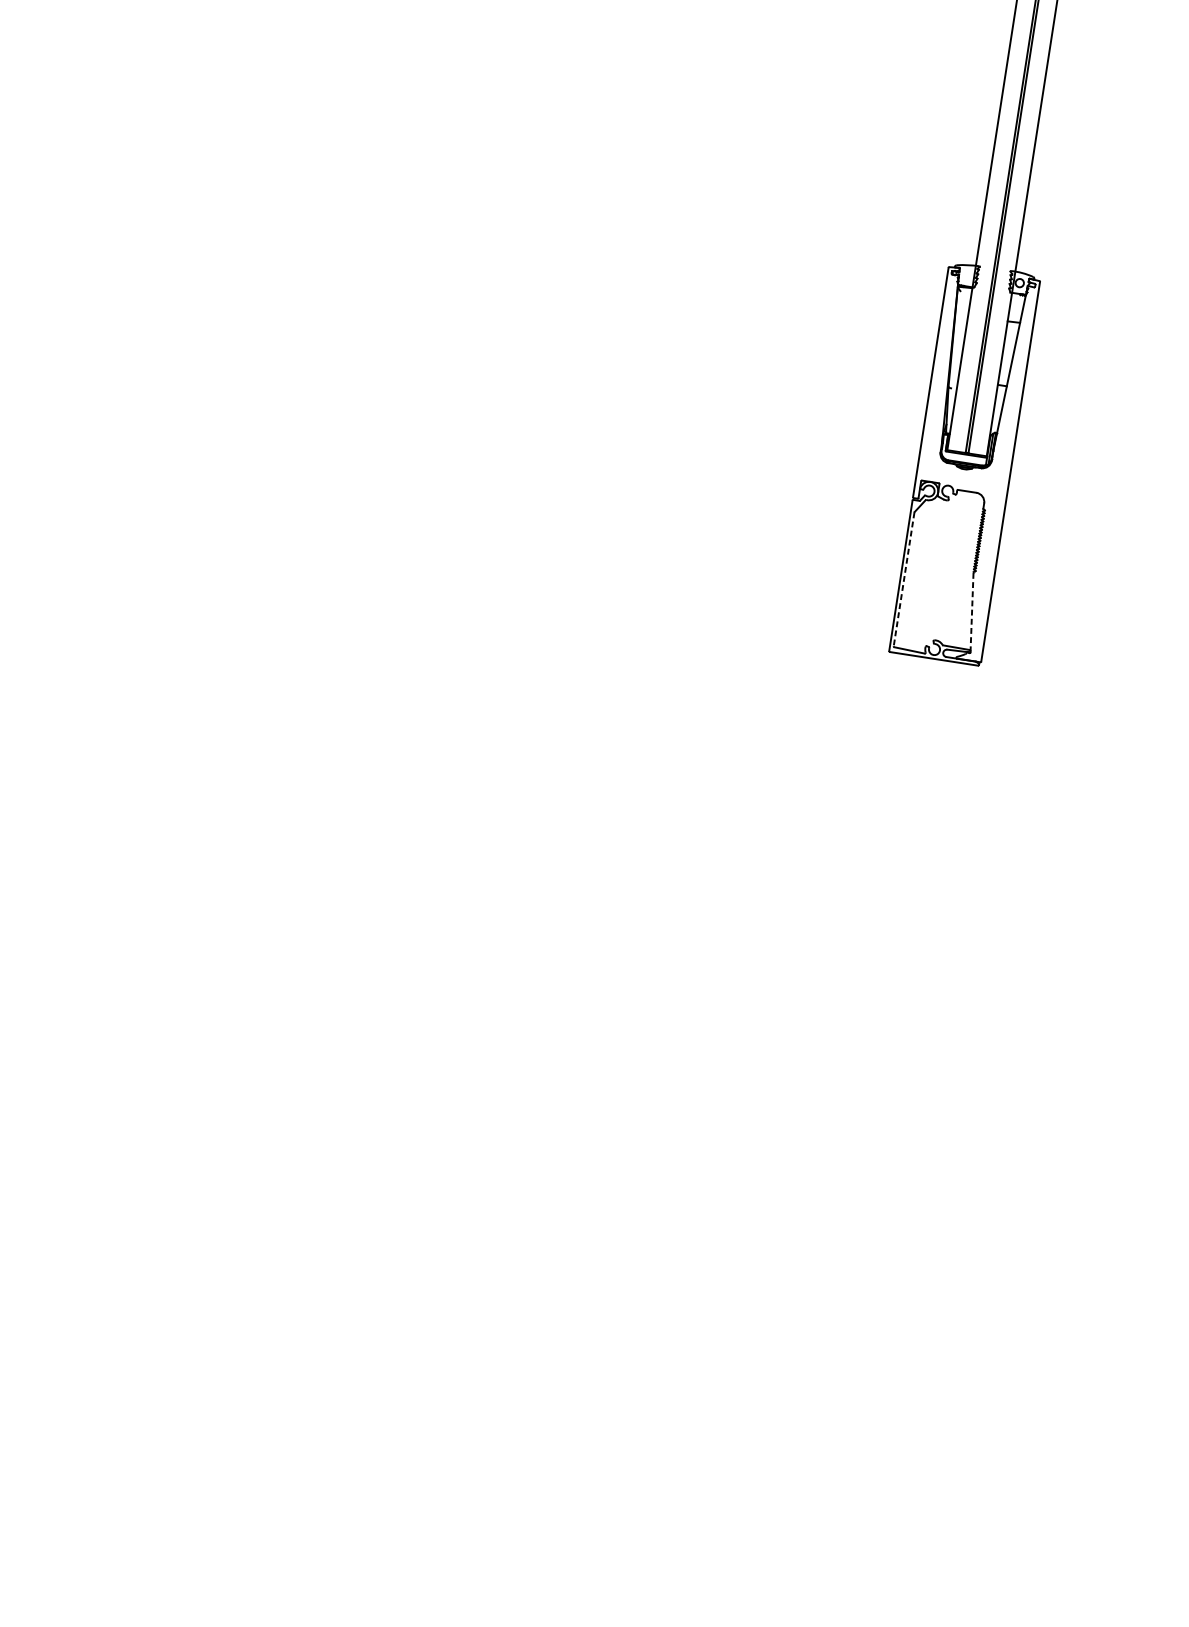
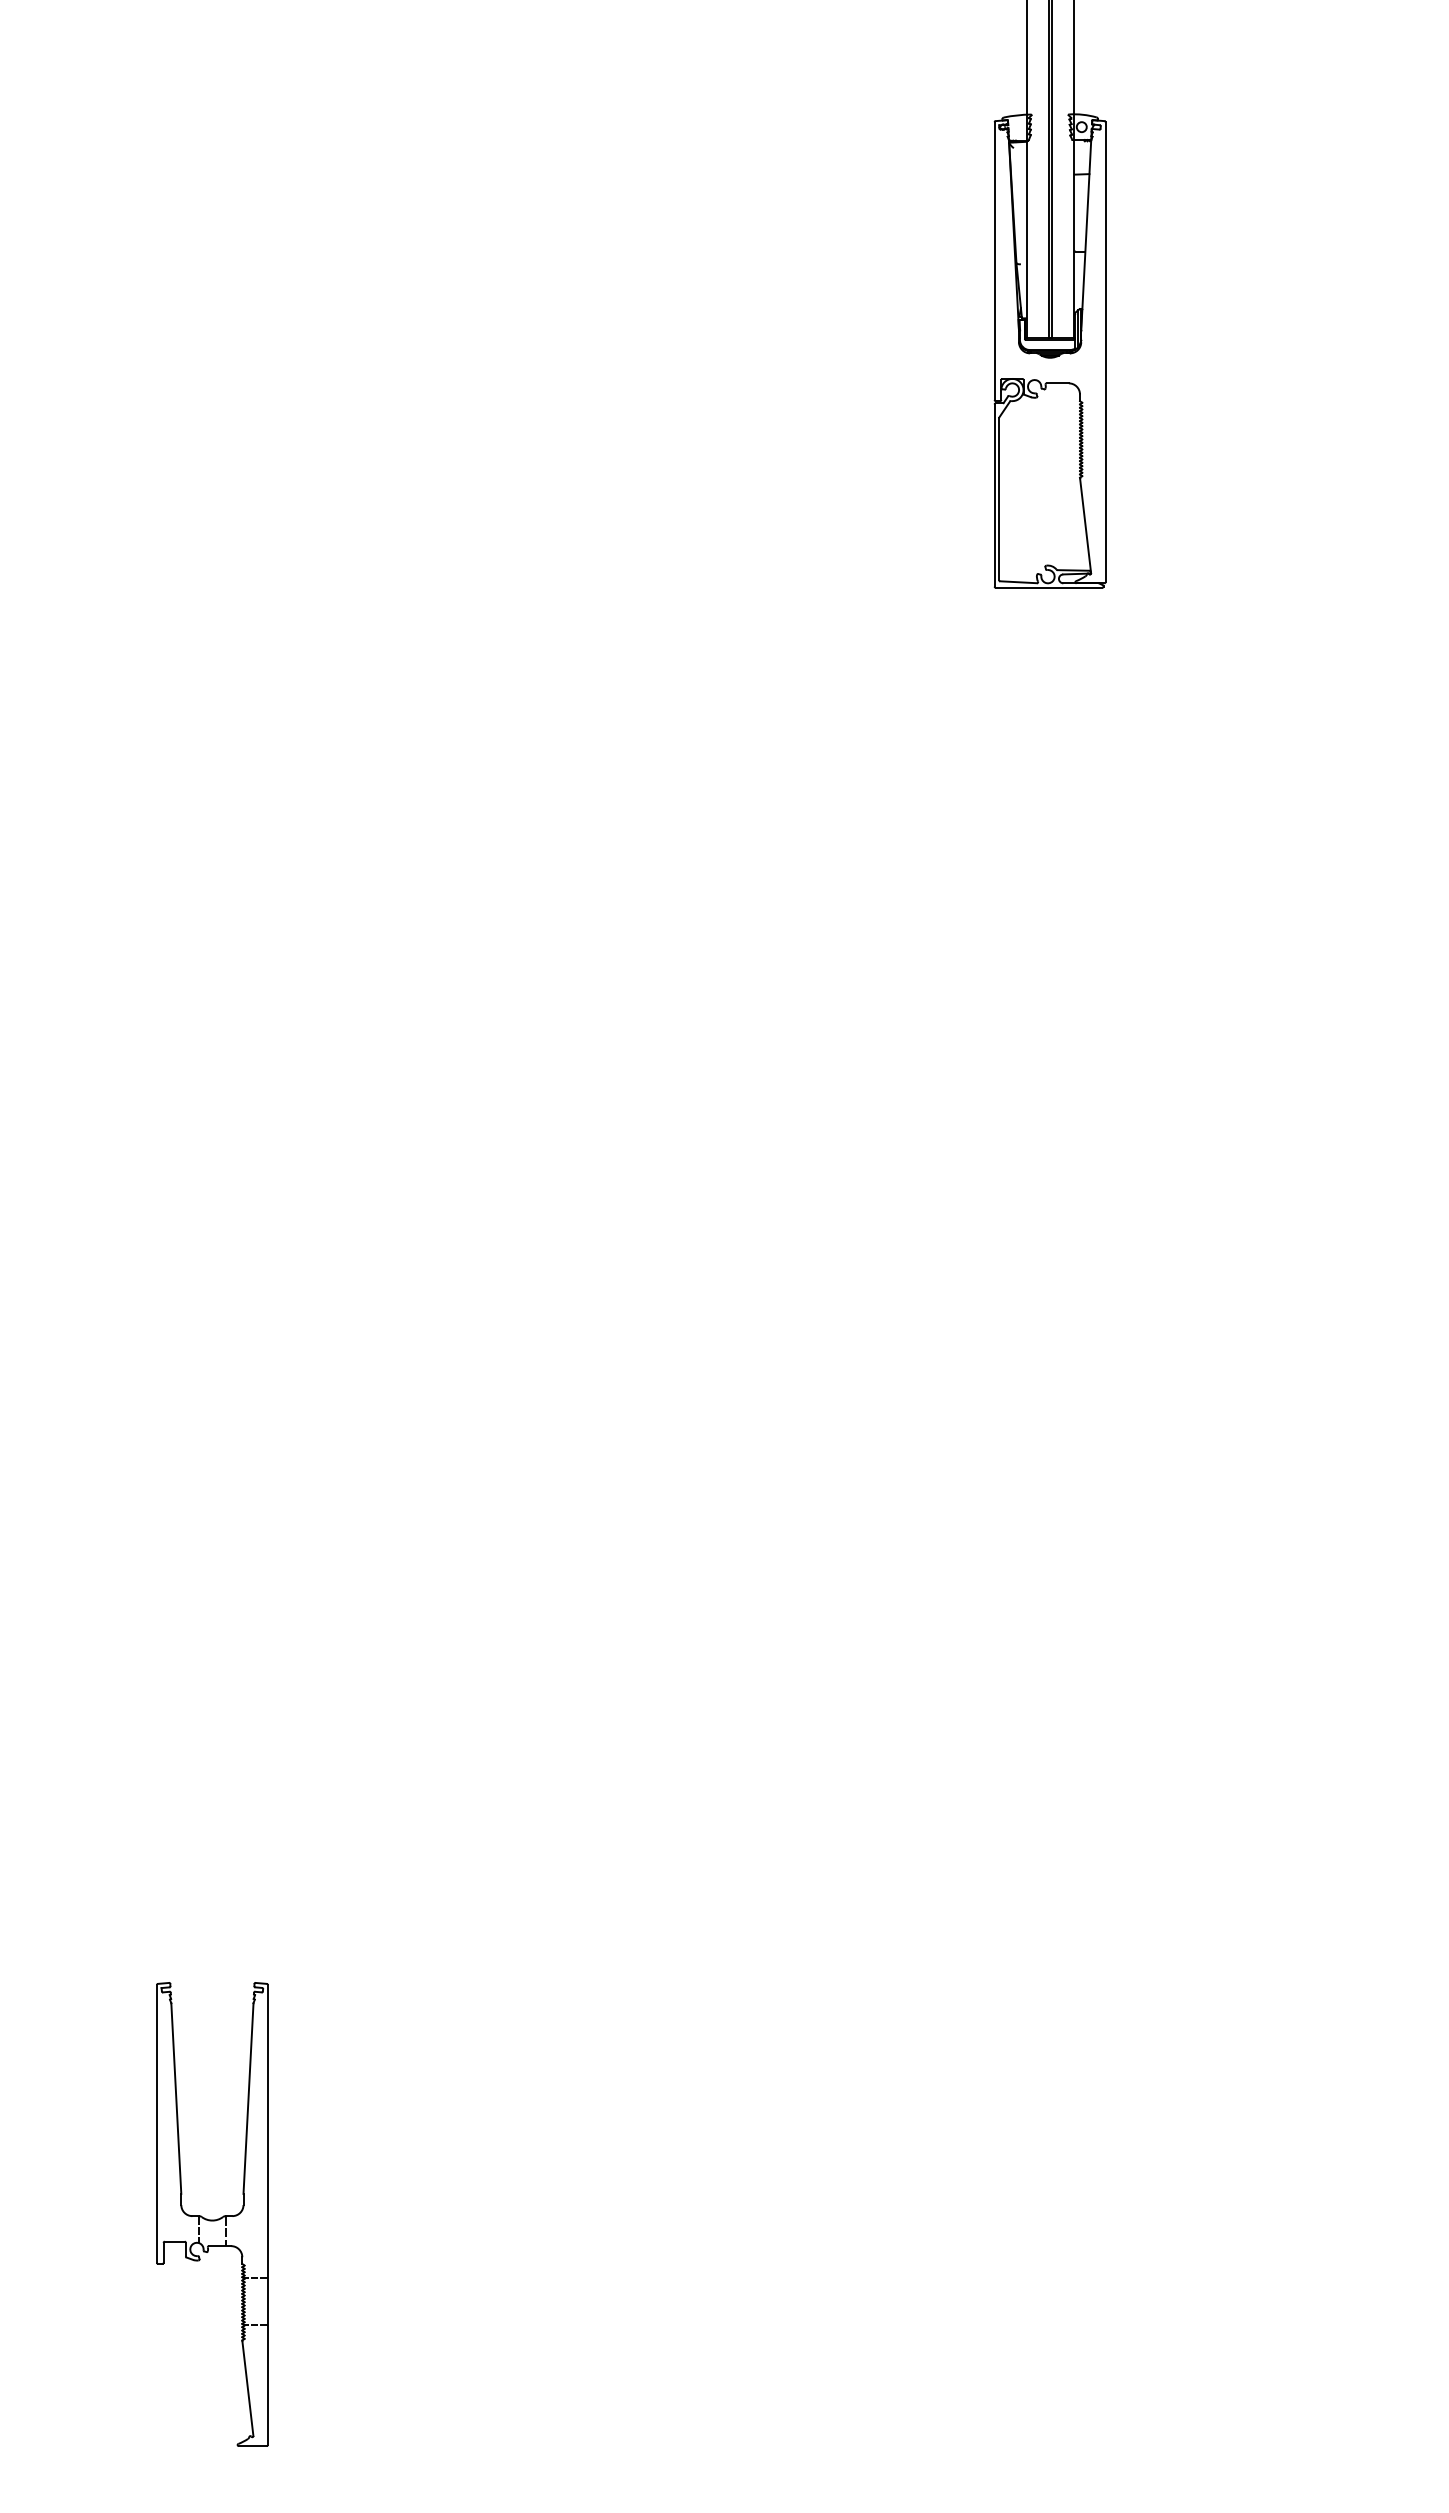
line: (904, 579) -> (999, 499), dashed -> solid
line: (971, 612) -> (1085, 525), dashed -> solid

